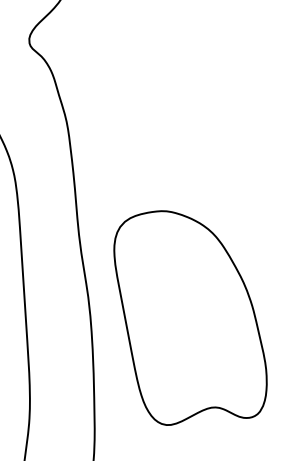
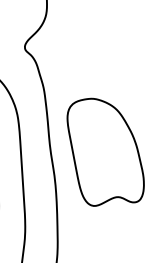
part: (190, 316) -> (105, 151), moved

